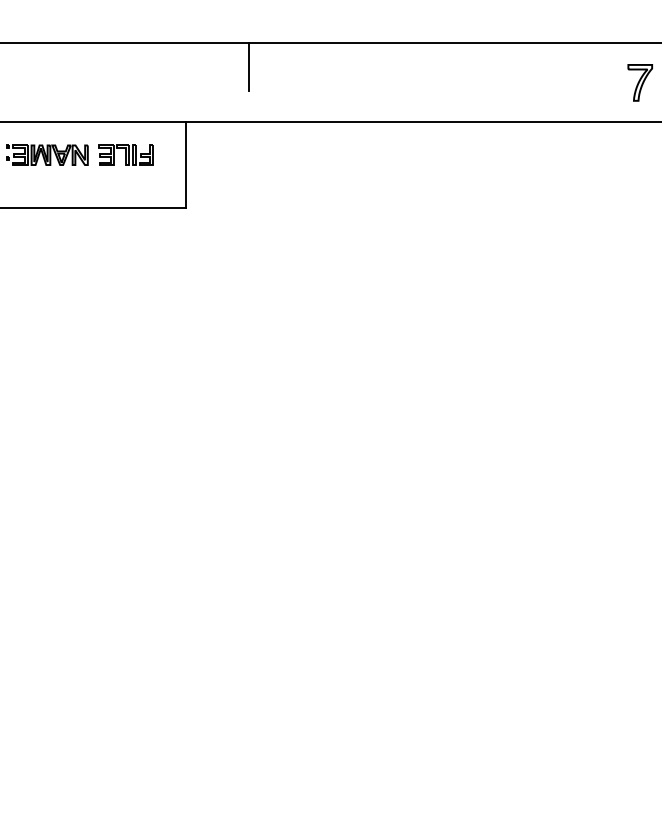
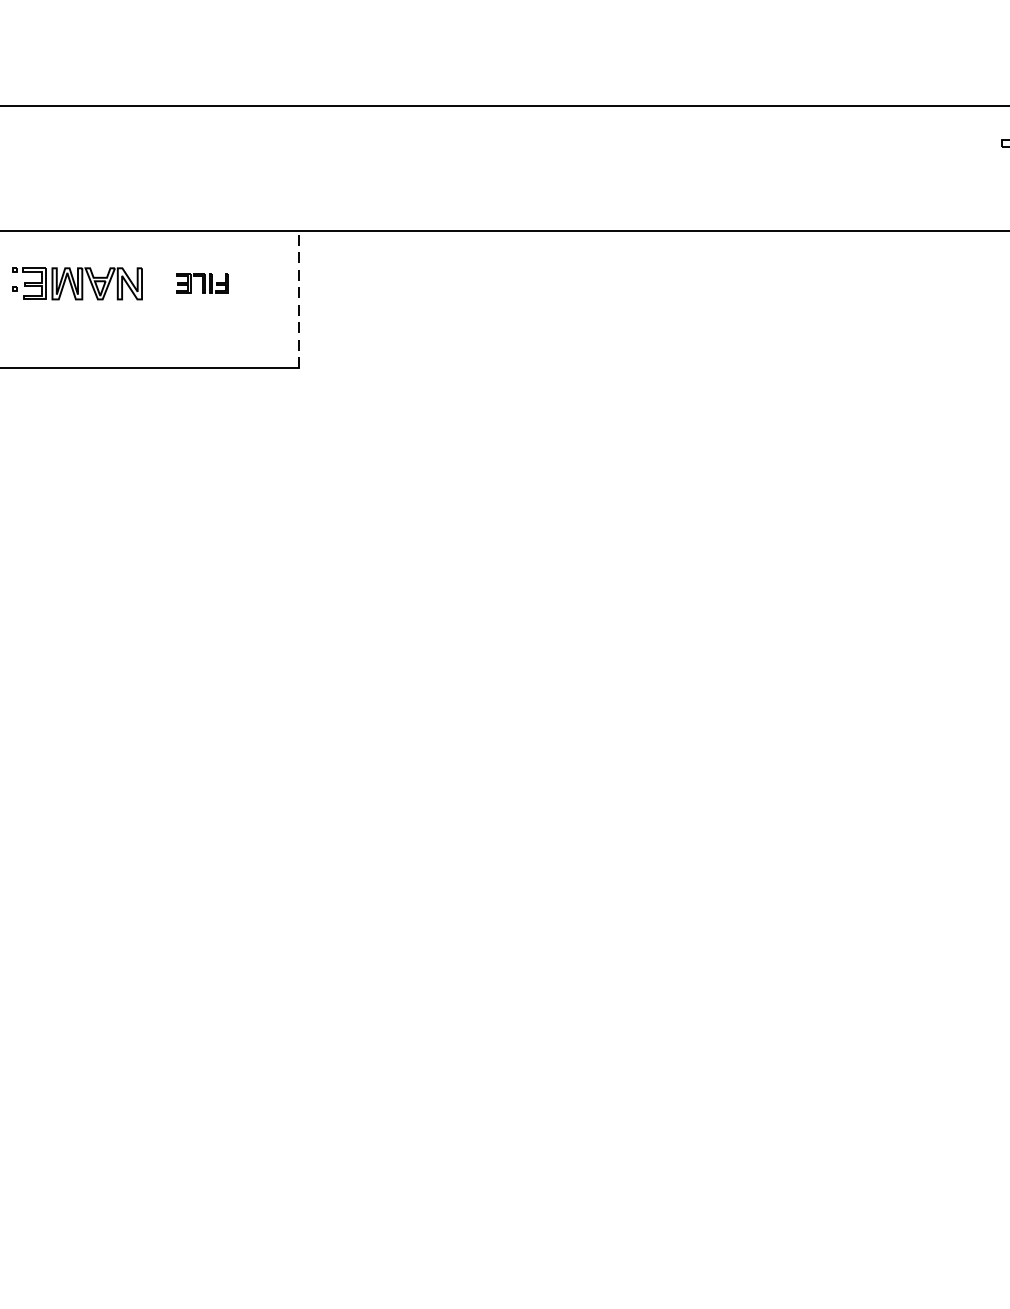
line: (249, 66) -> (399, 142), removed
part: (125, 154) -> (201, 282), size x0.6
line: (186, 164) -> (299, 298), solid -> dashed

